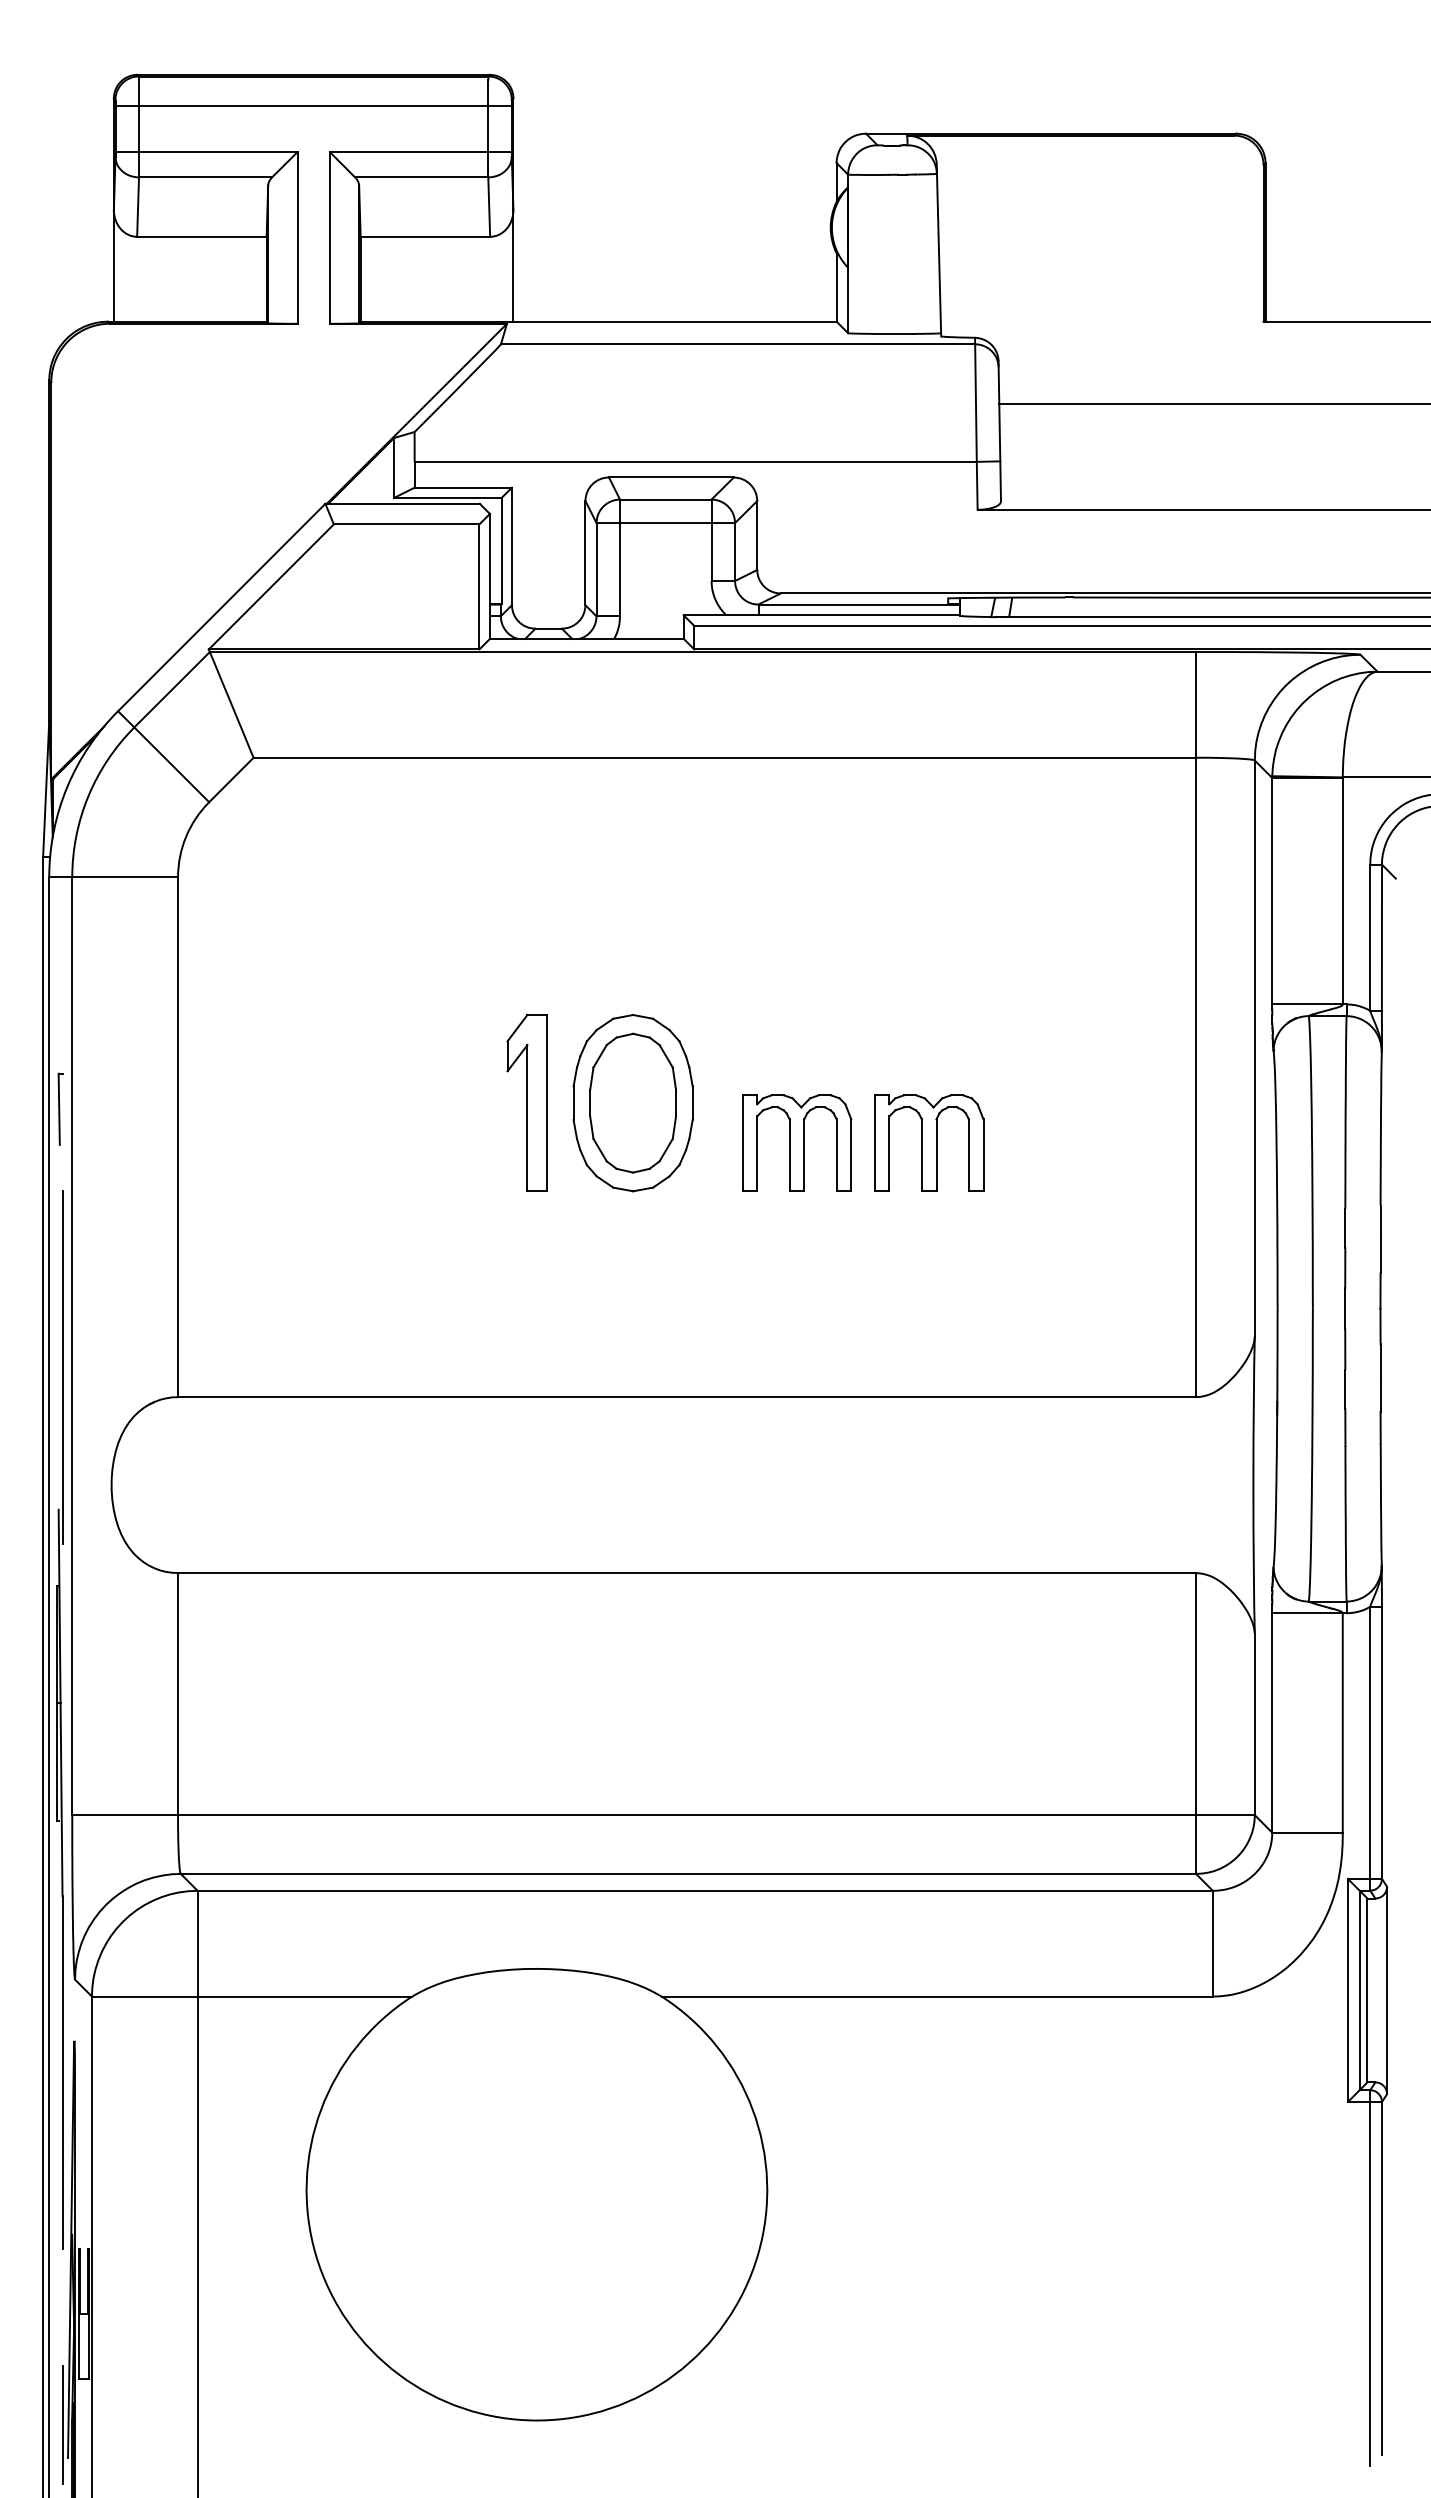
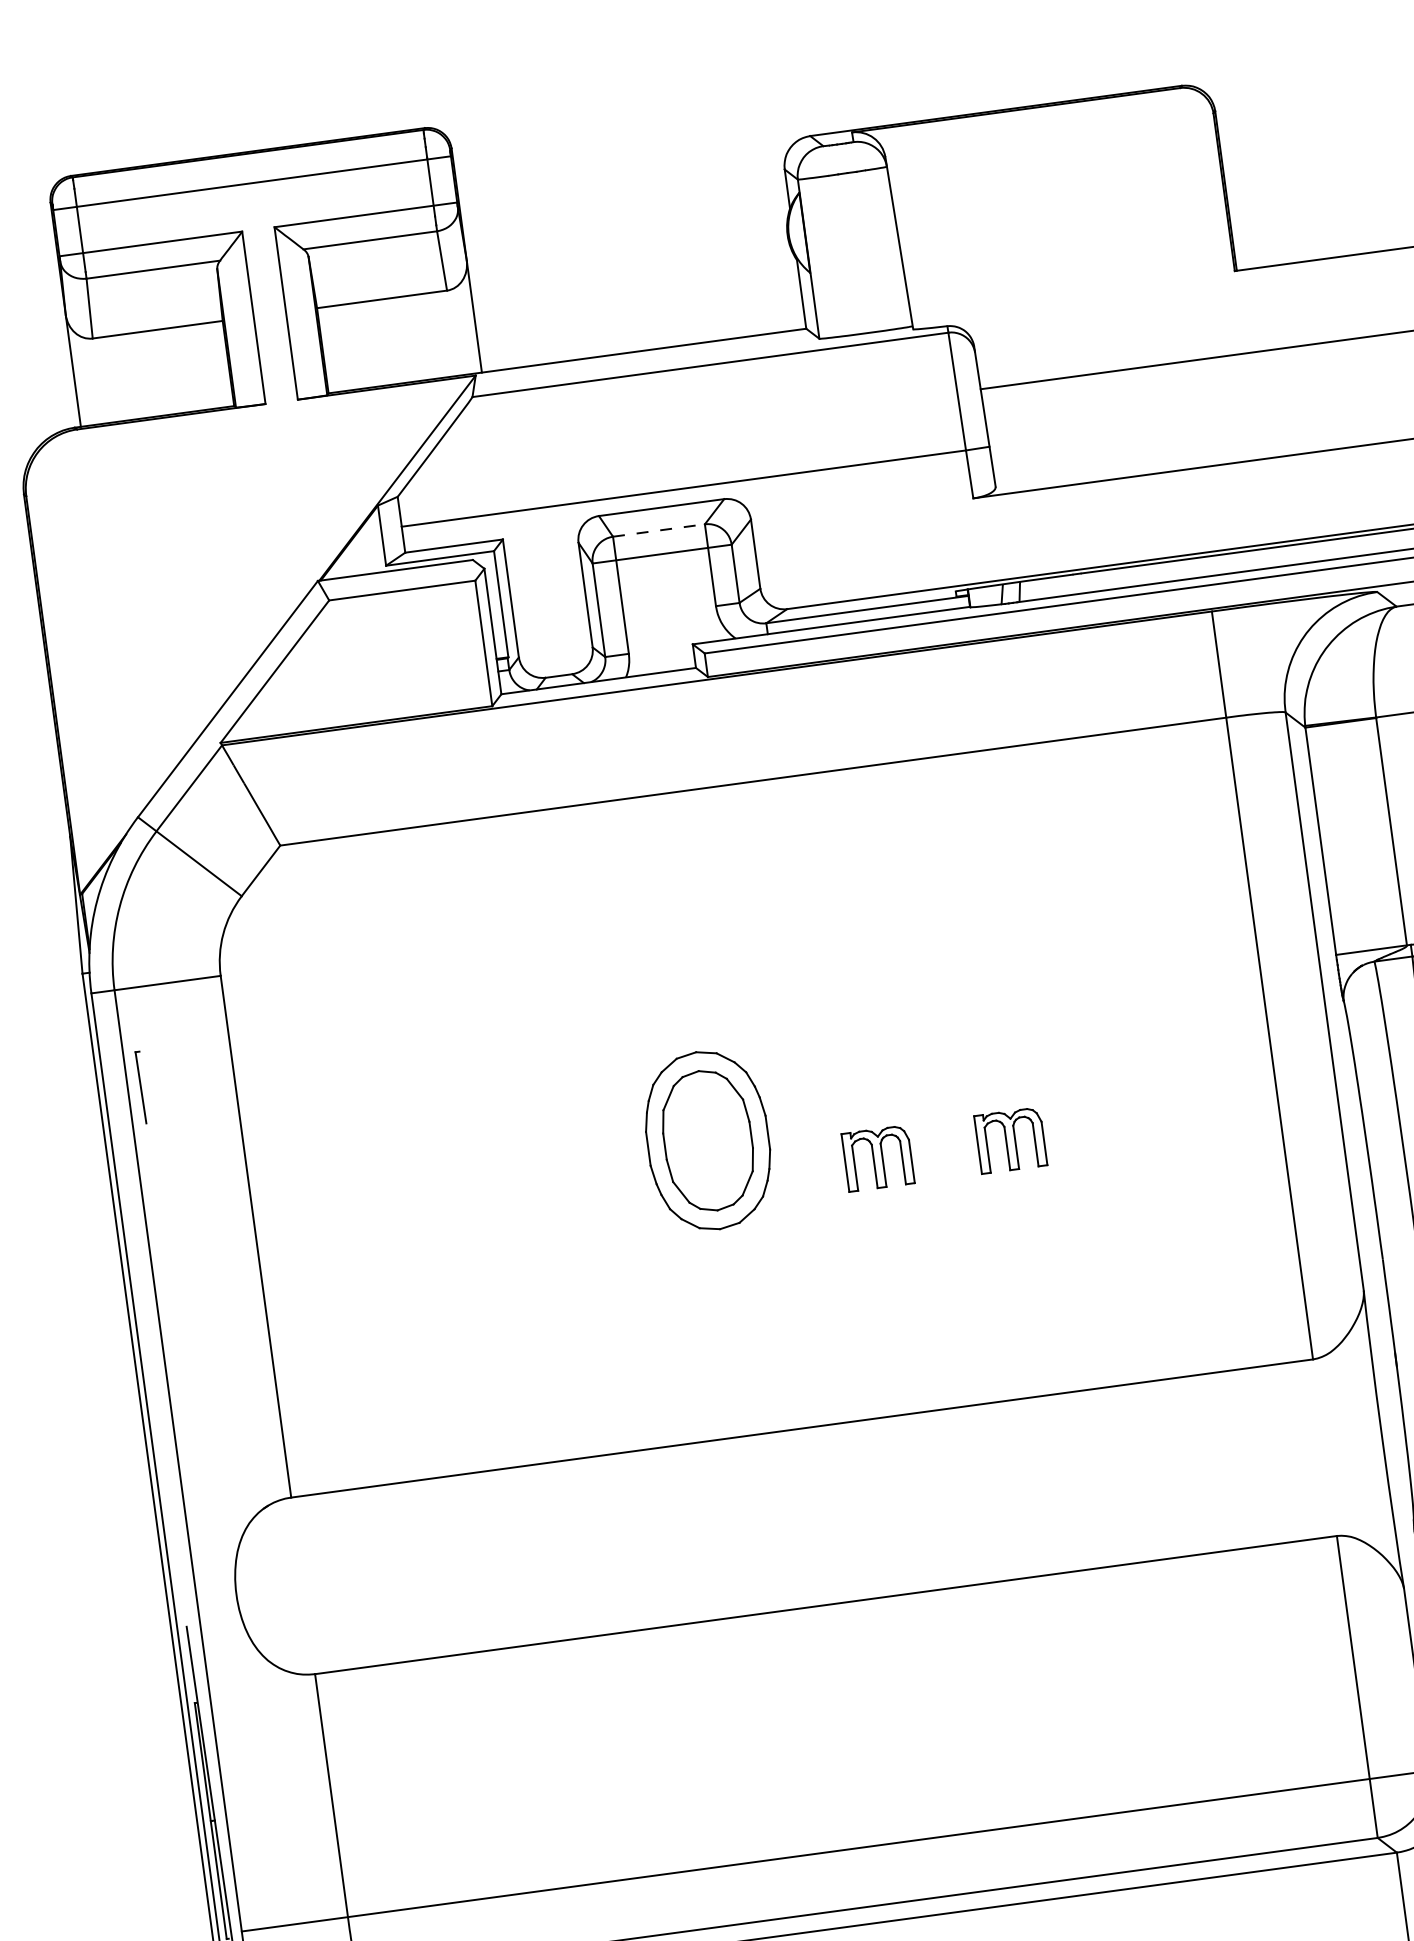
line: (665, 499) -> (658, 530), solid -> dashed
part: (526, 1102) -> (600, 1154), removed
part: (60, 1108) -> (142, 1086), moved
part: (797, 1142) -> (878, 1157), size x0.6
part: (929, 1142) -> (1010, 1140), size x0.6
line: (62, 1367) -> (171, 1483), removed

